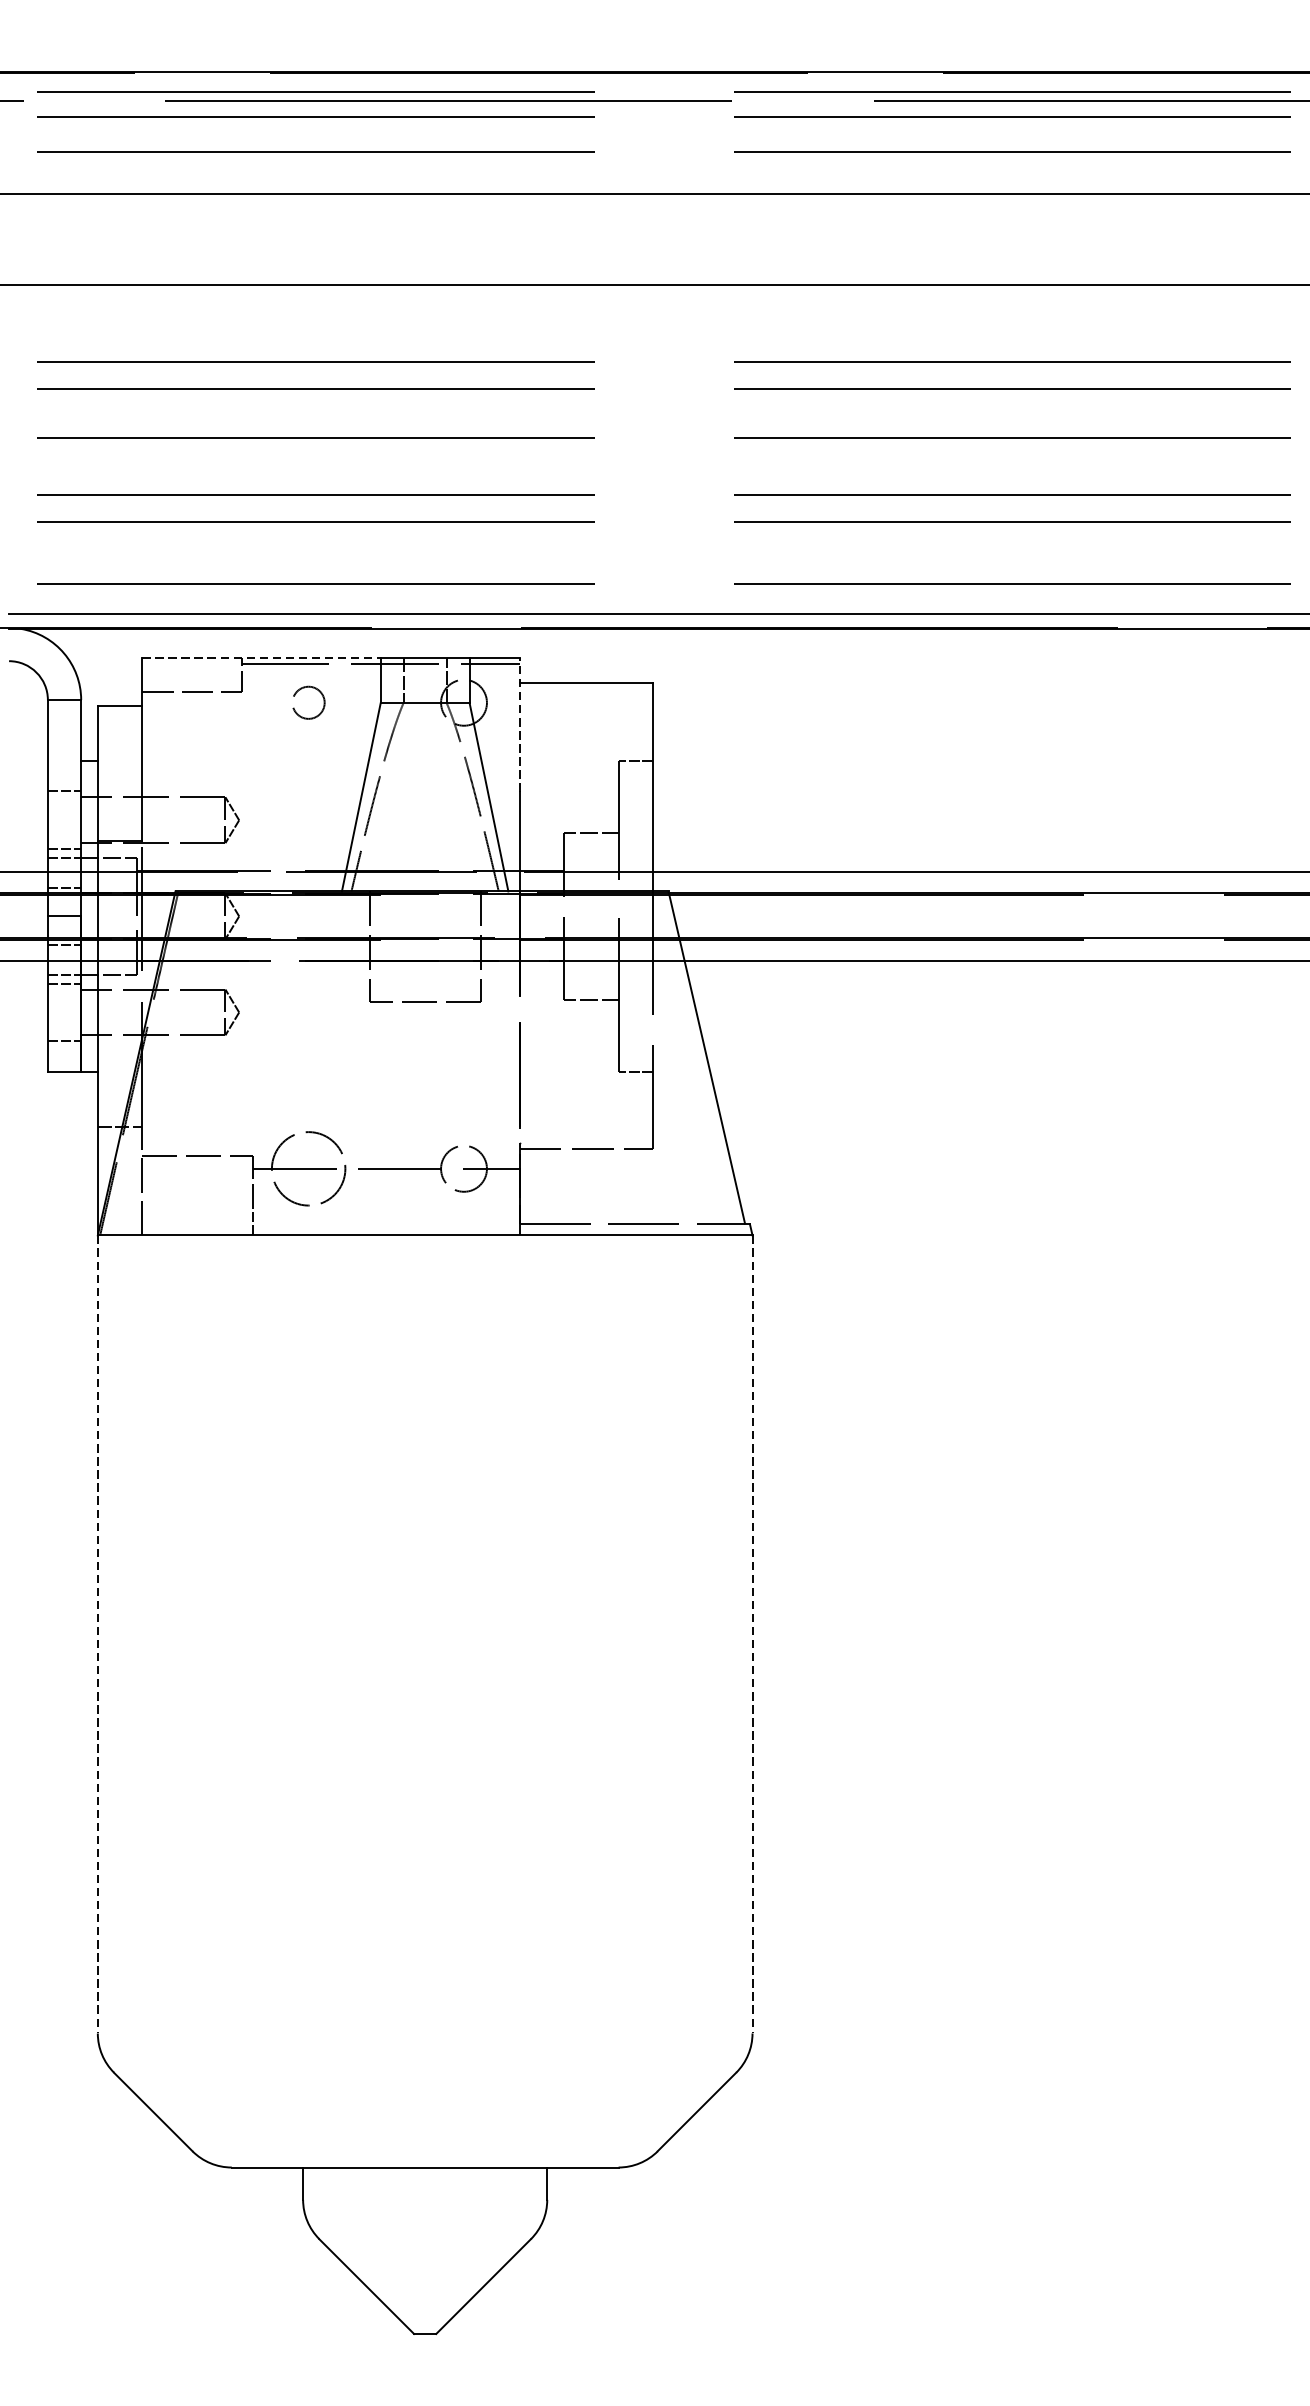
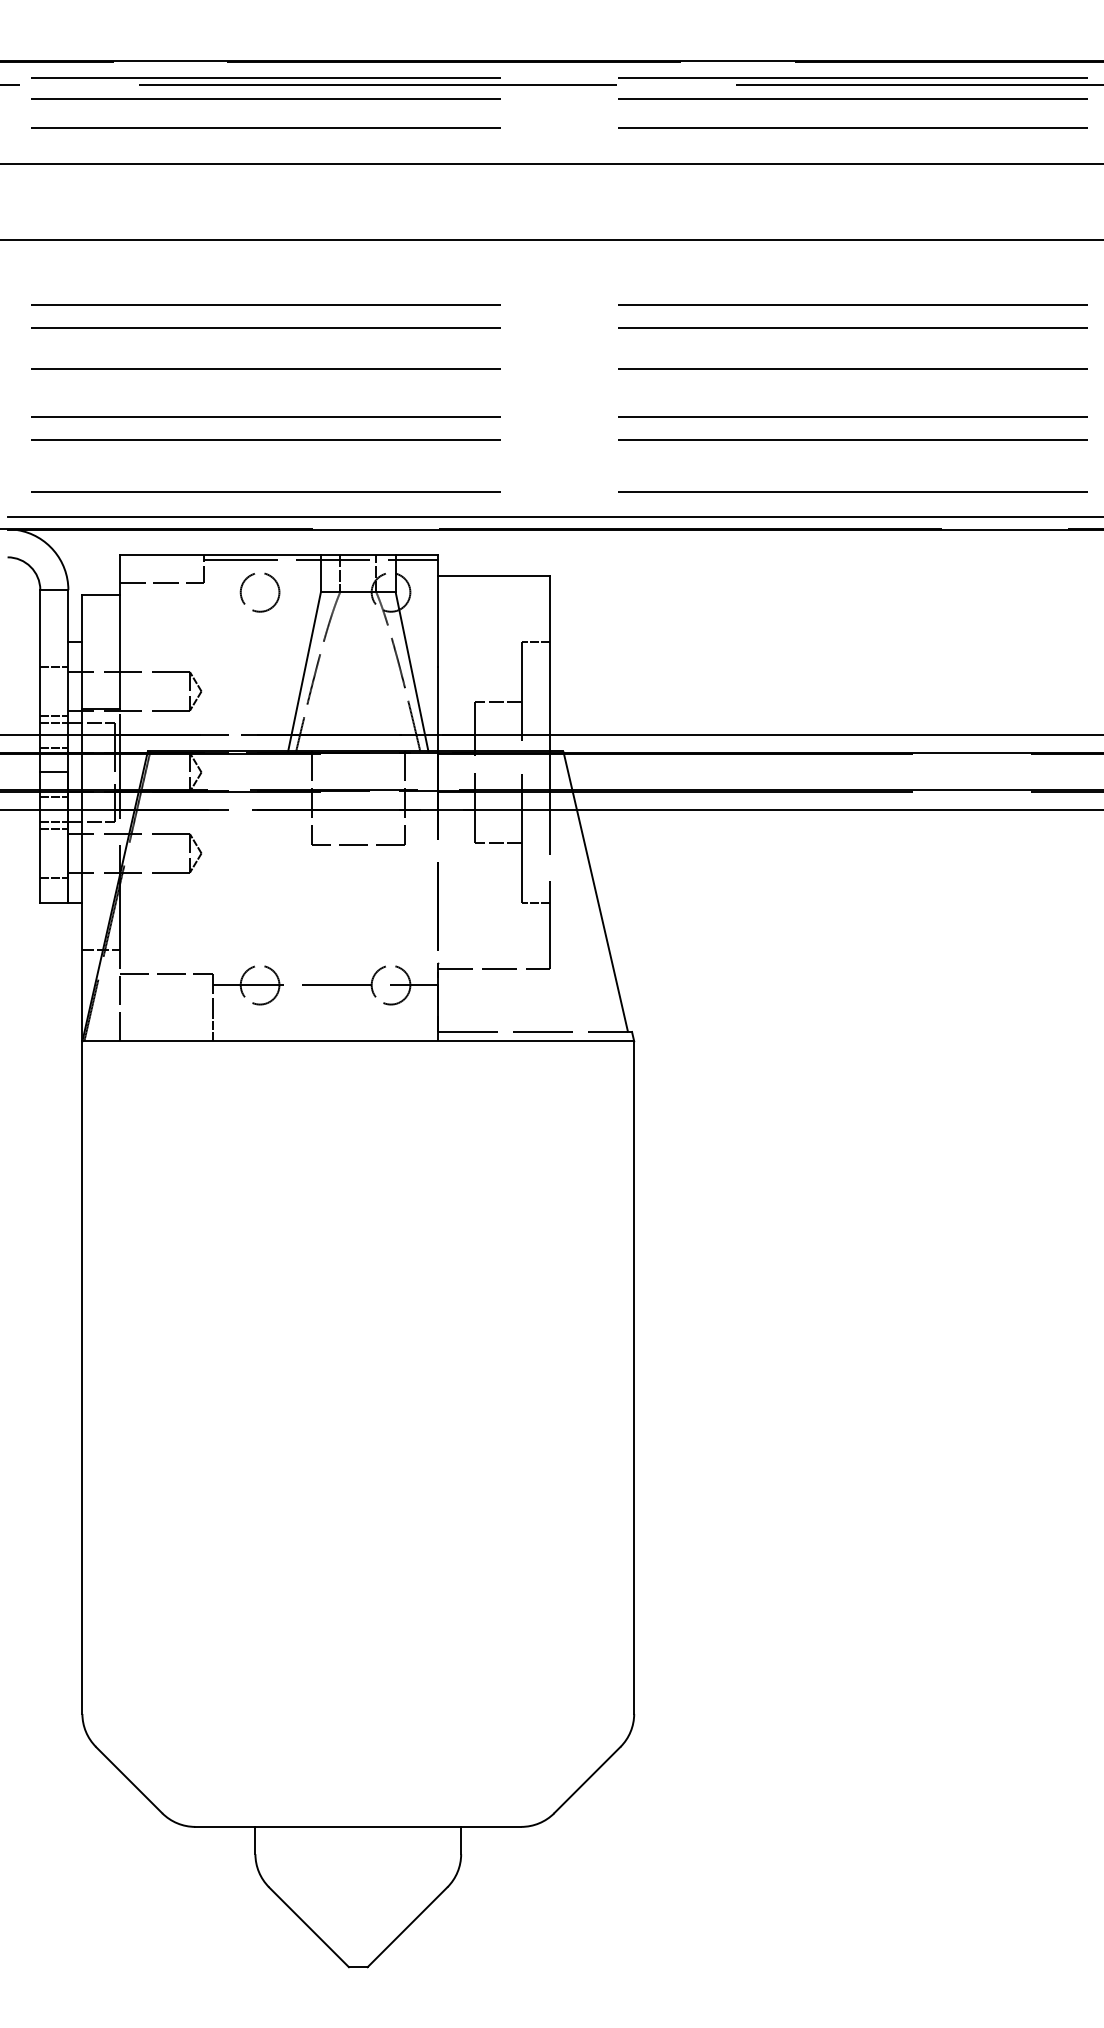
line: (261, 658) -> (220, 555), dashed -> solid
circle: (307, 702) -> (259, 592), size x1.43
line: (519, 724) -> (437, 610), dashed -> solid
circle: (307, 1167) -> (259, 984), size x0.62
line: (97, 1635) -> (82, 1378), dashed -> solid
line: (752, 1635) -> (634, 1378), dashed -> solid

